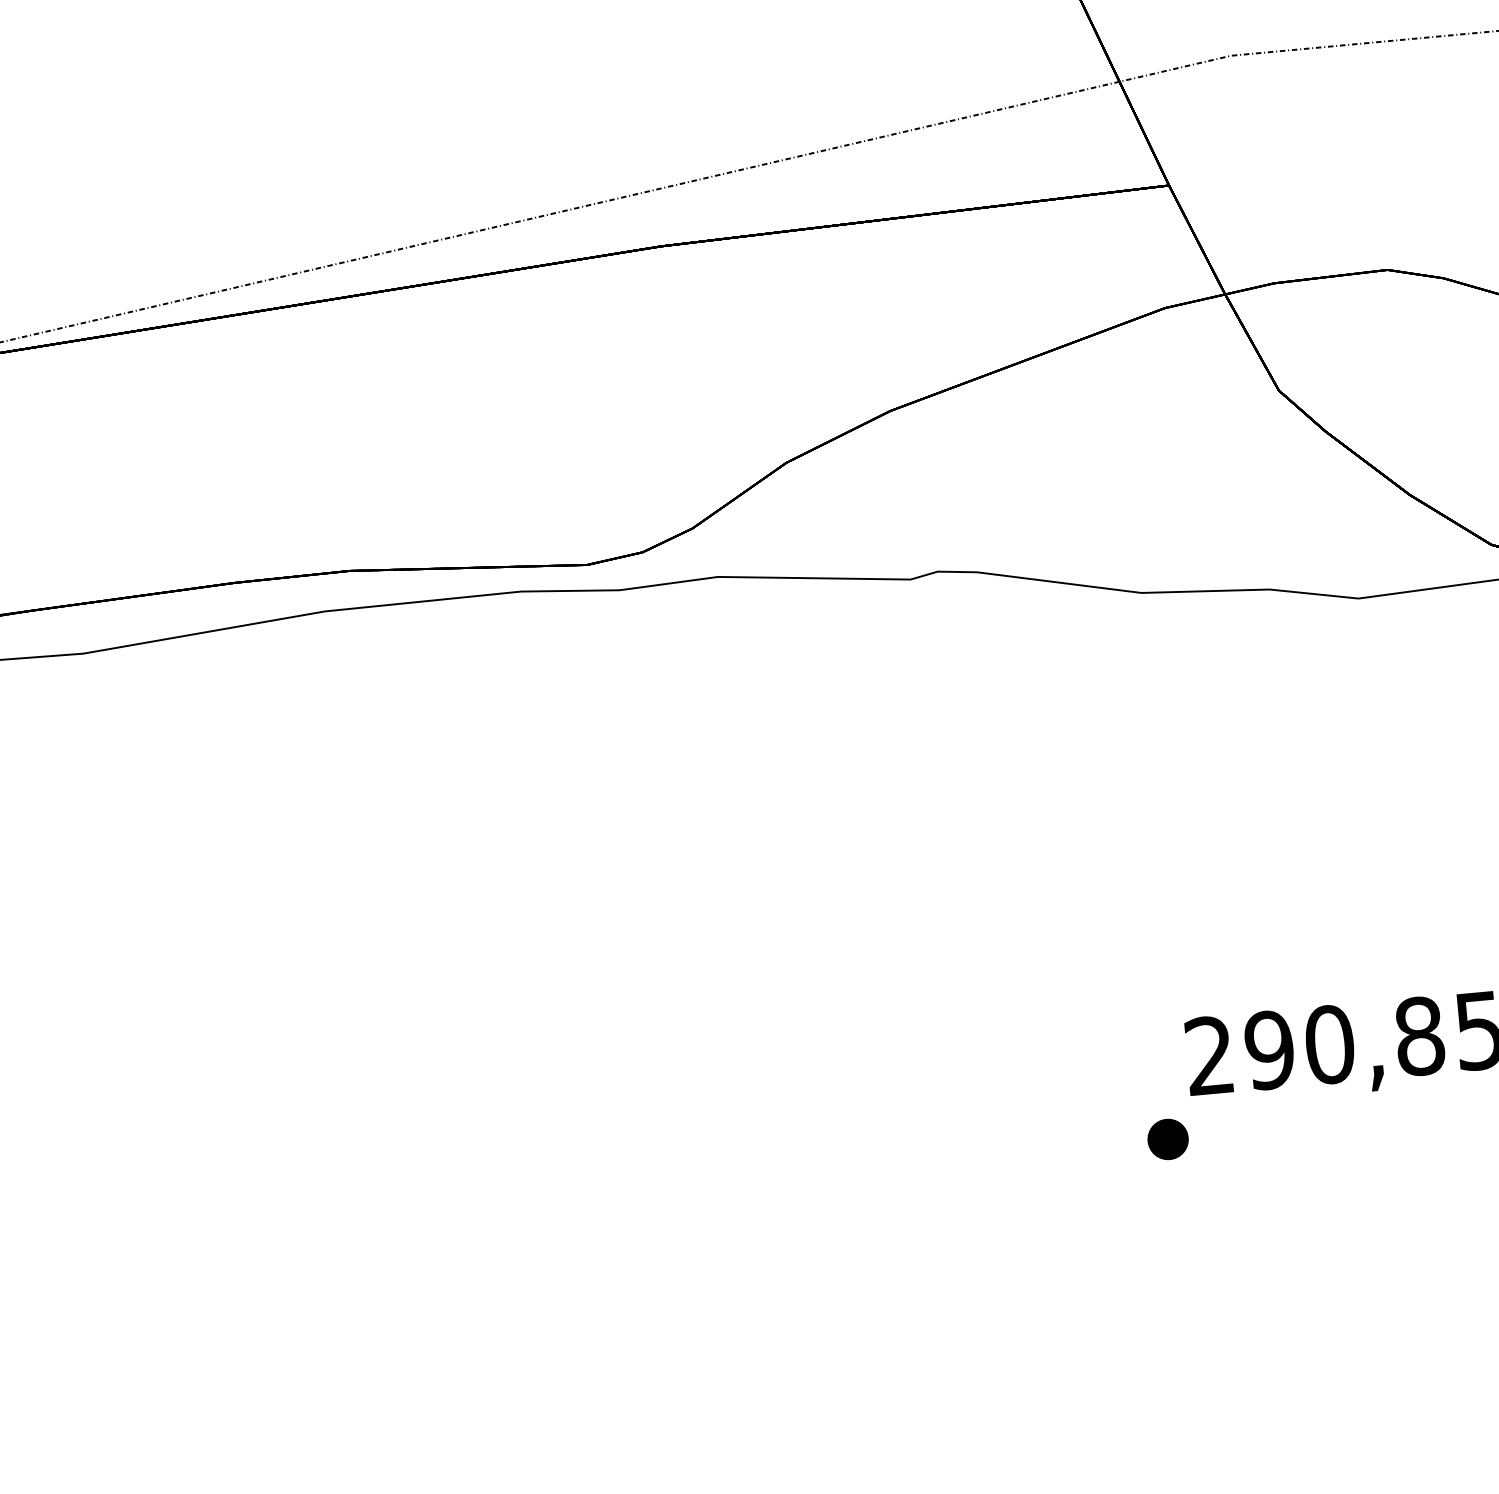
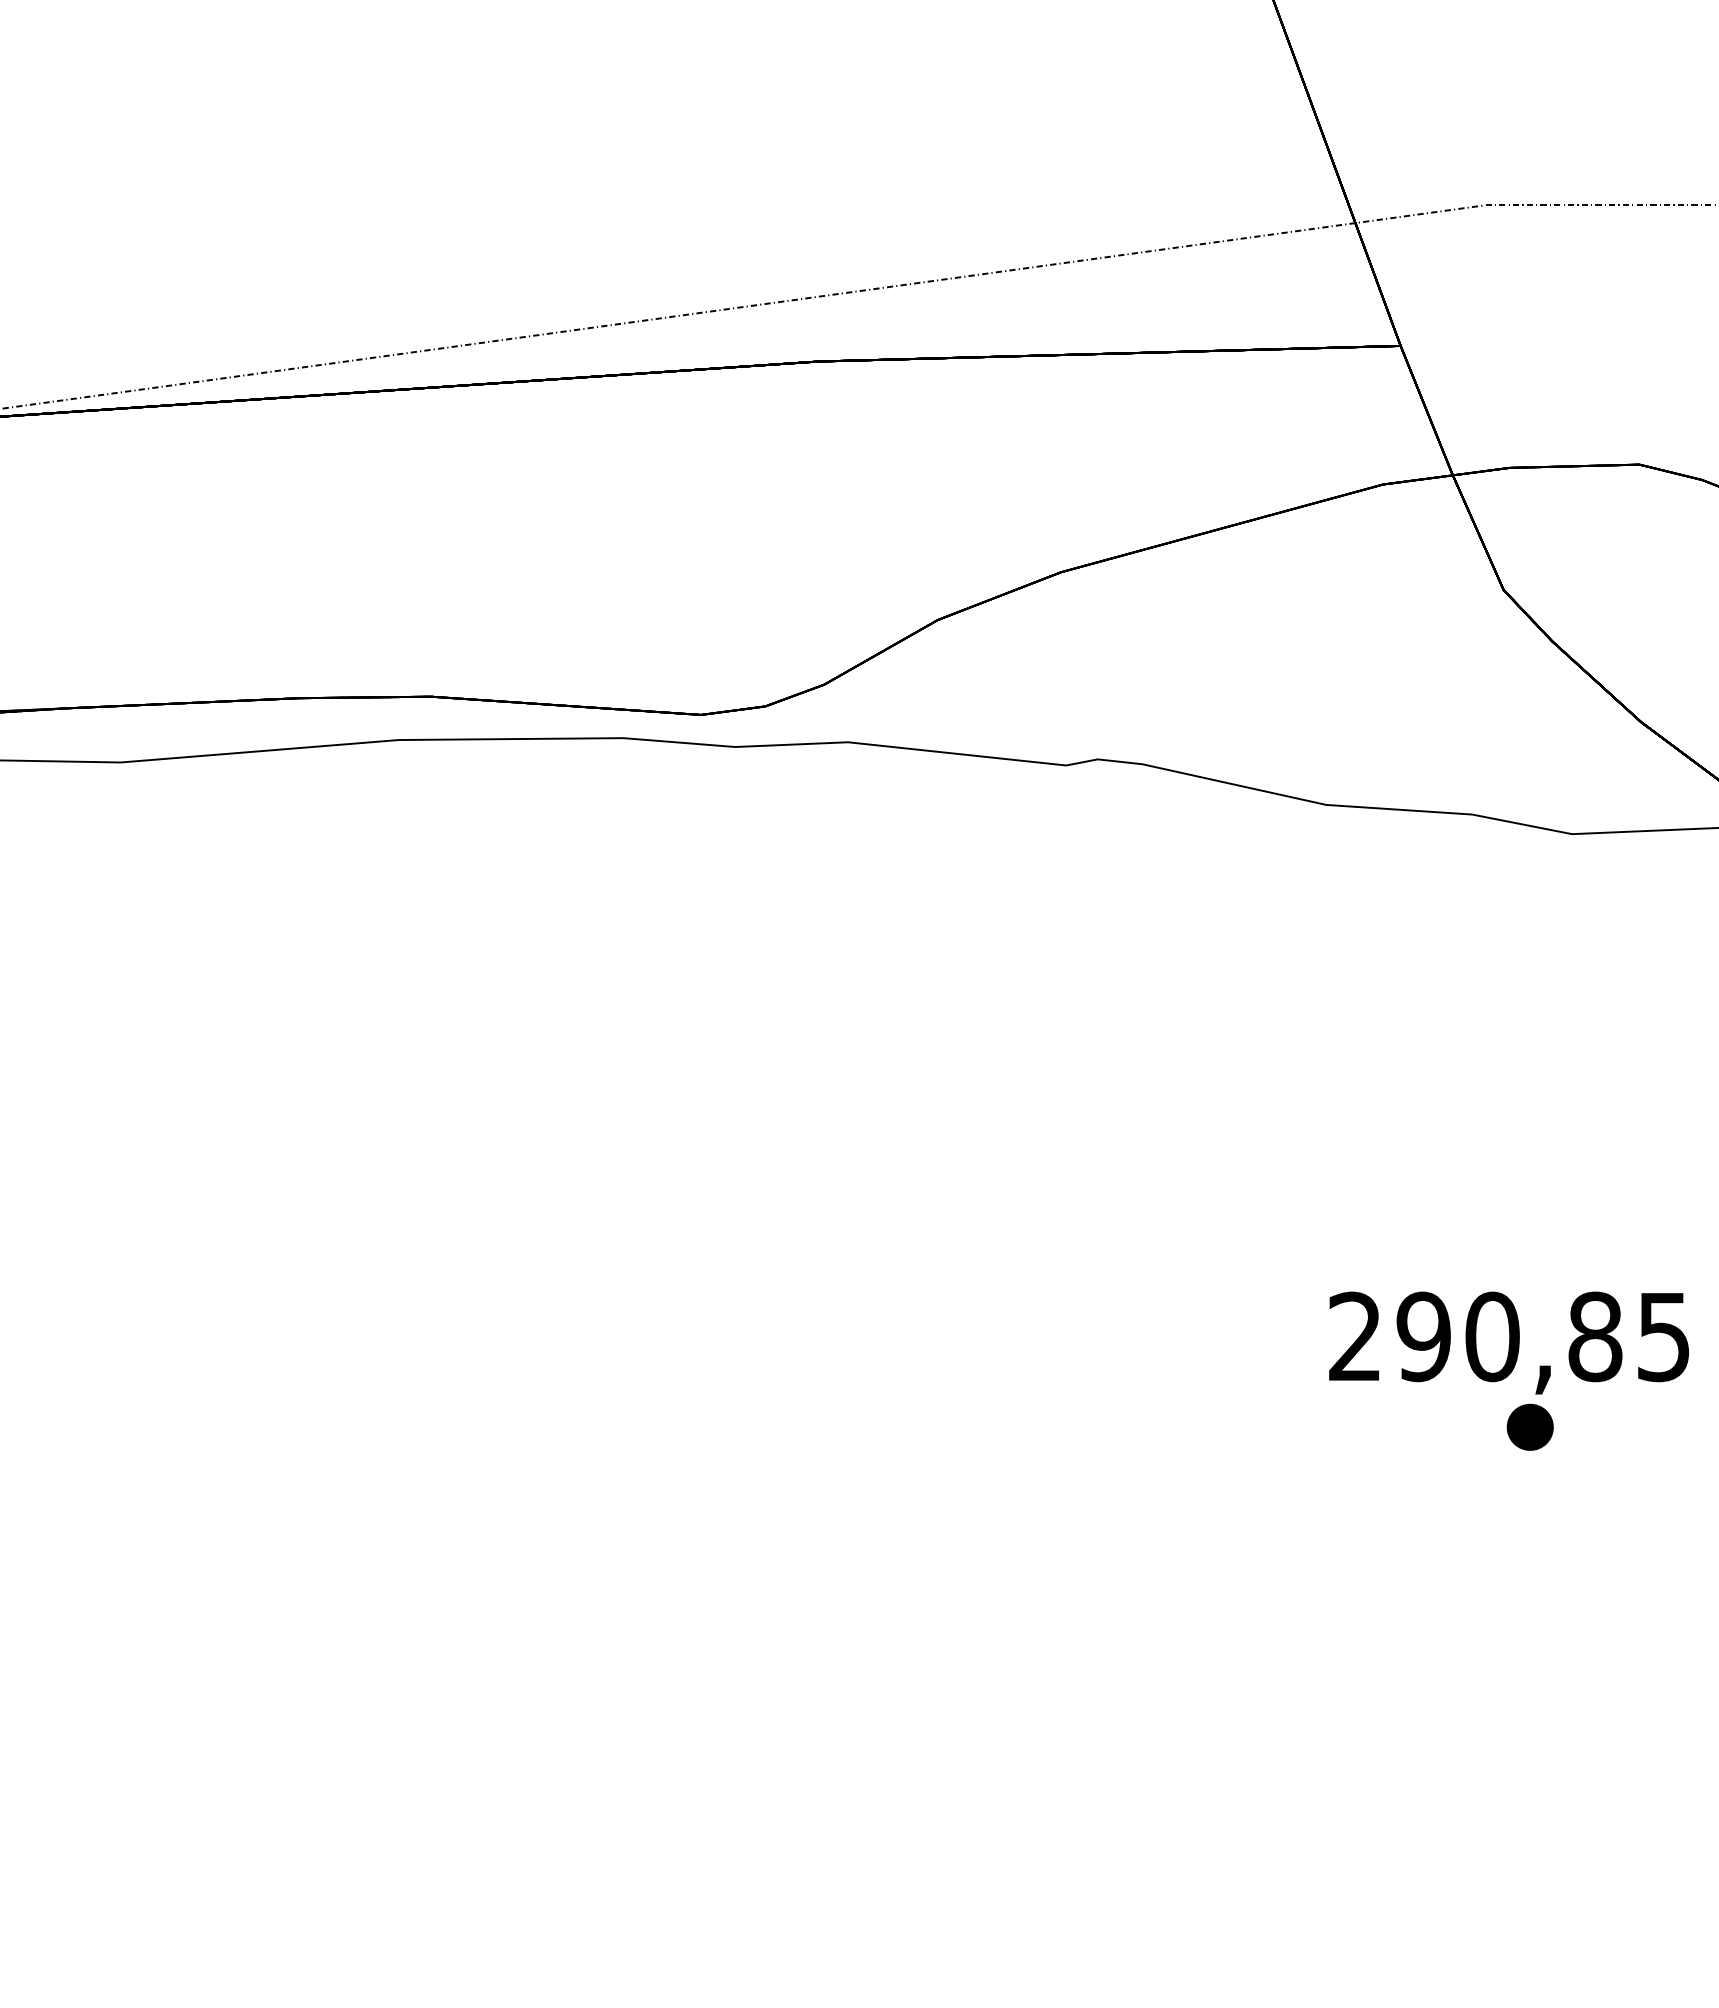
part: (1167, 1138) -> (1529, 1426), moved

